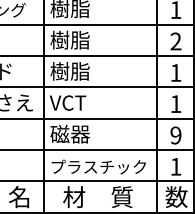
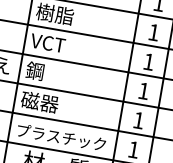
text: (175, 41) -> (153, 32), 2 -> 1
text: (69, 71) -> (49, 43), 樹脂 -> VCT
text: (67, 102) -> (42, 72), VCT -> 鋼
text: (175, 135) -> (138, 120), 9 -> 1

